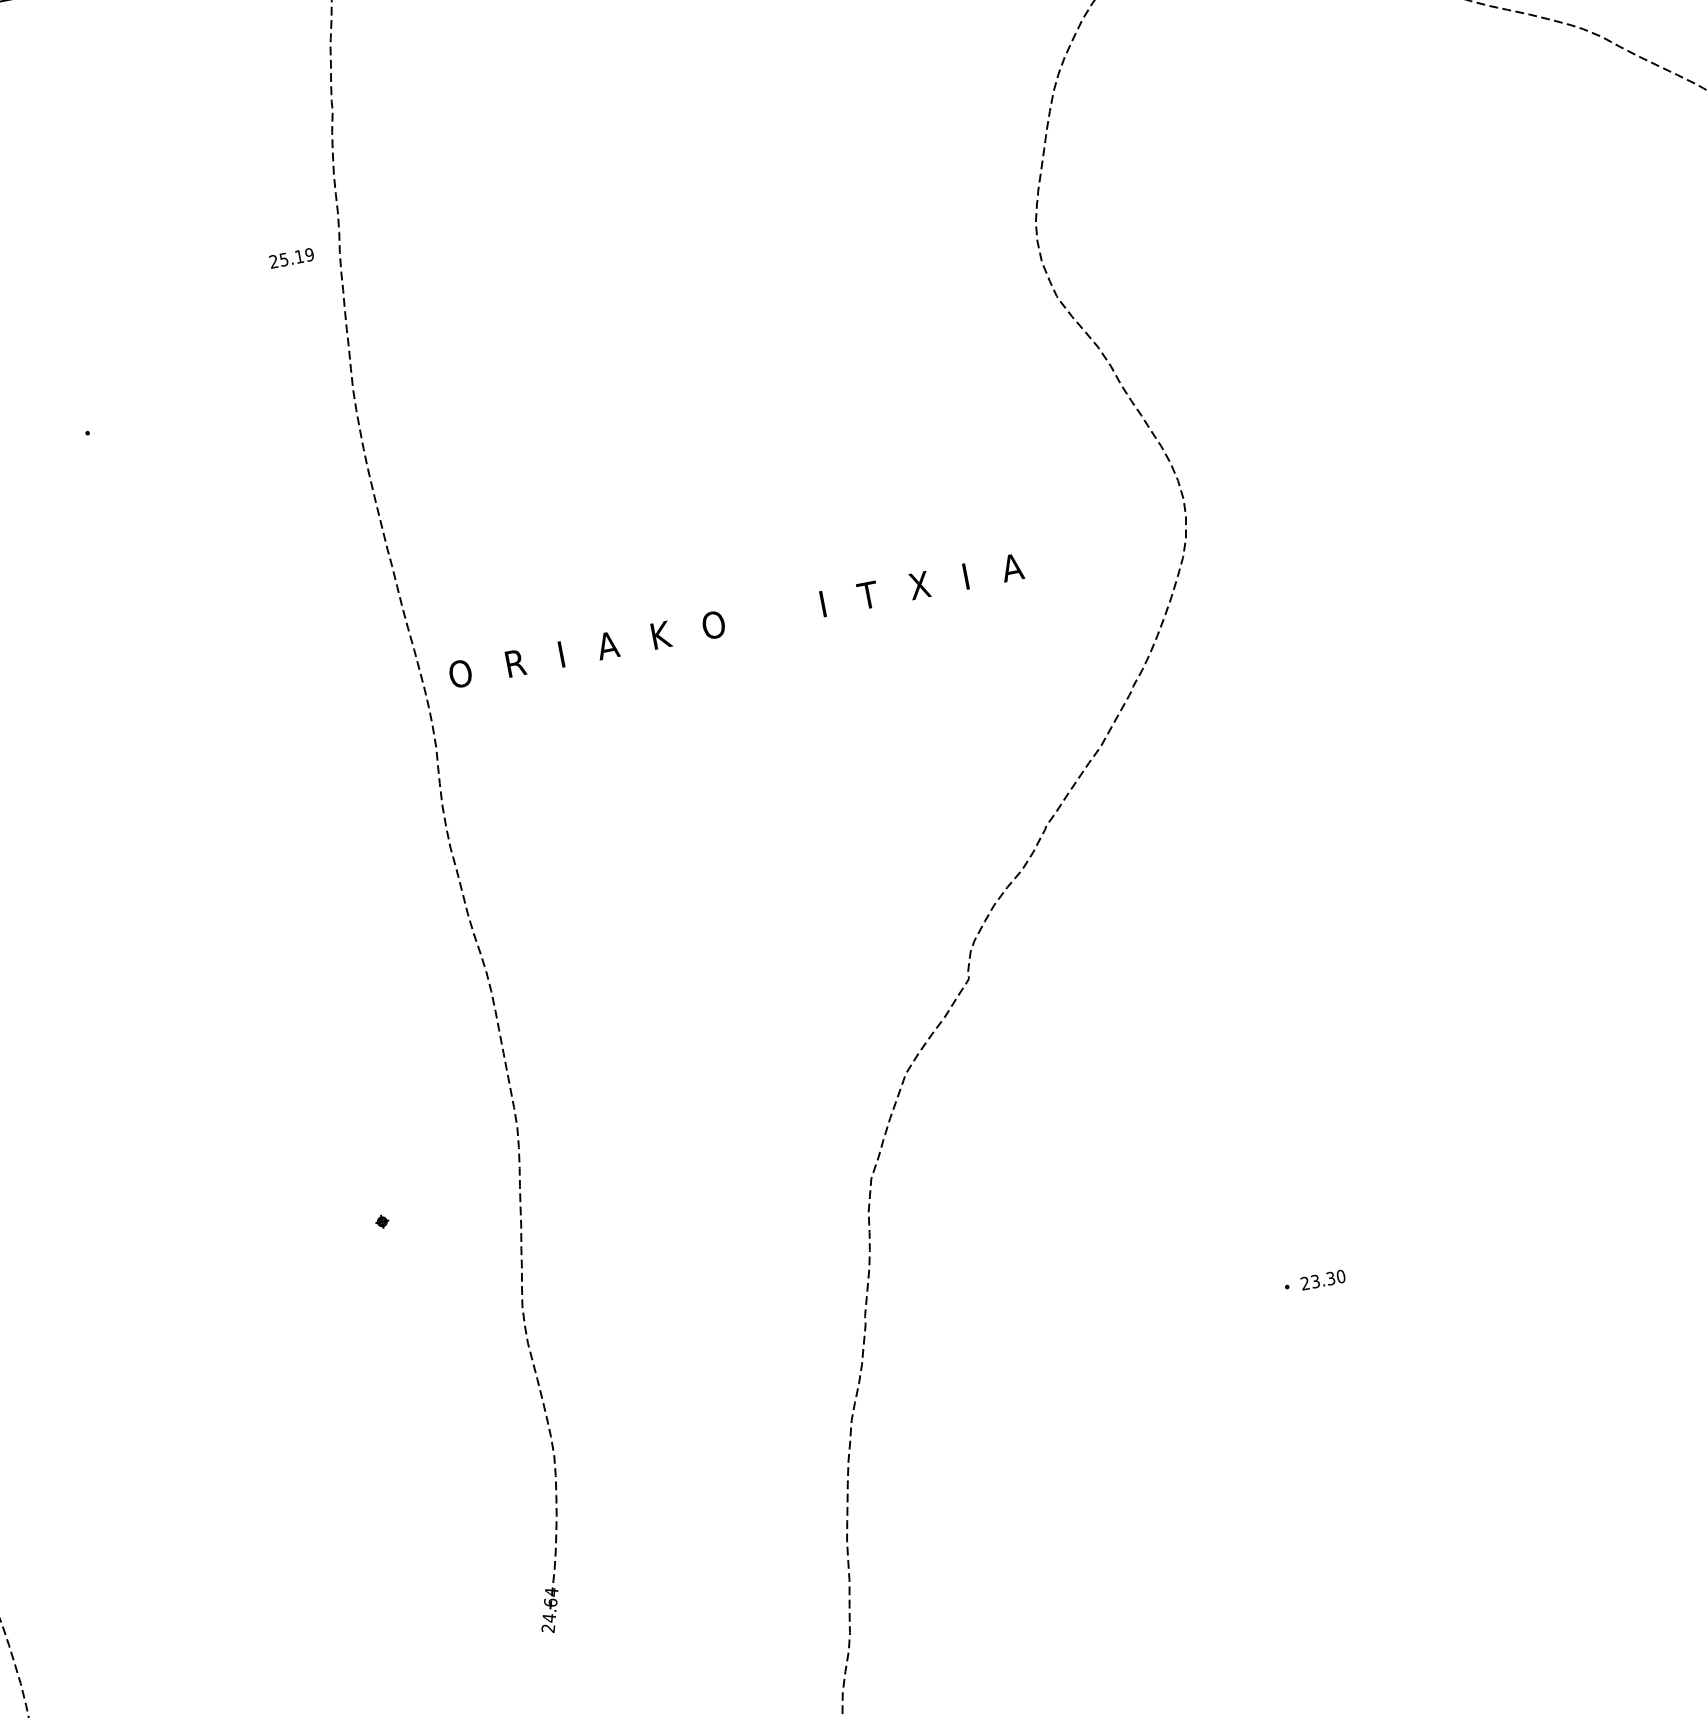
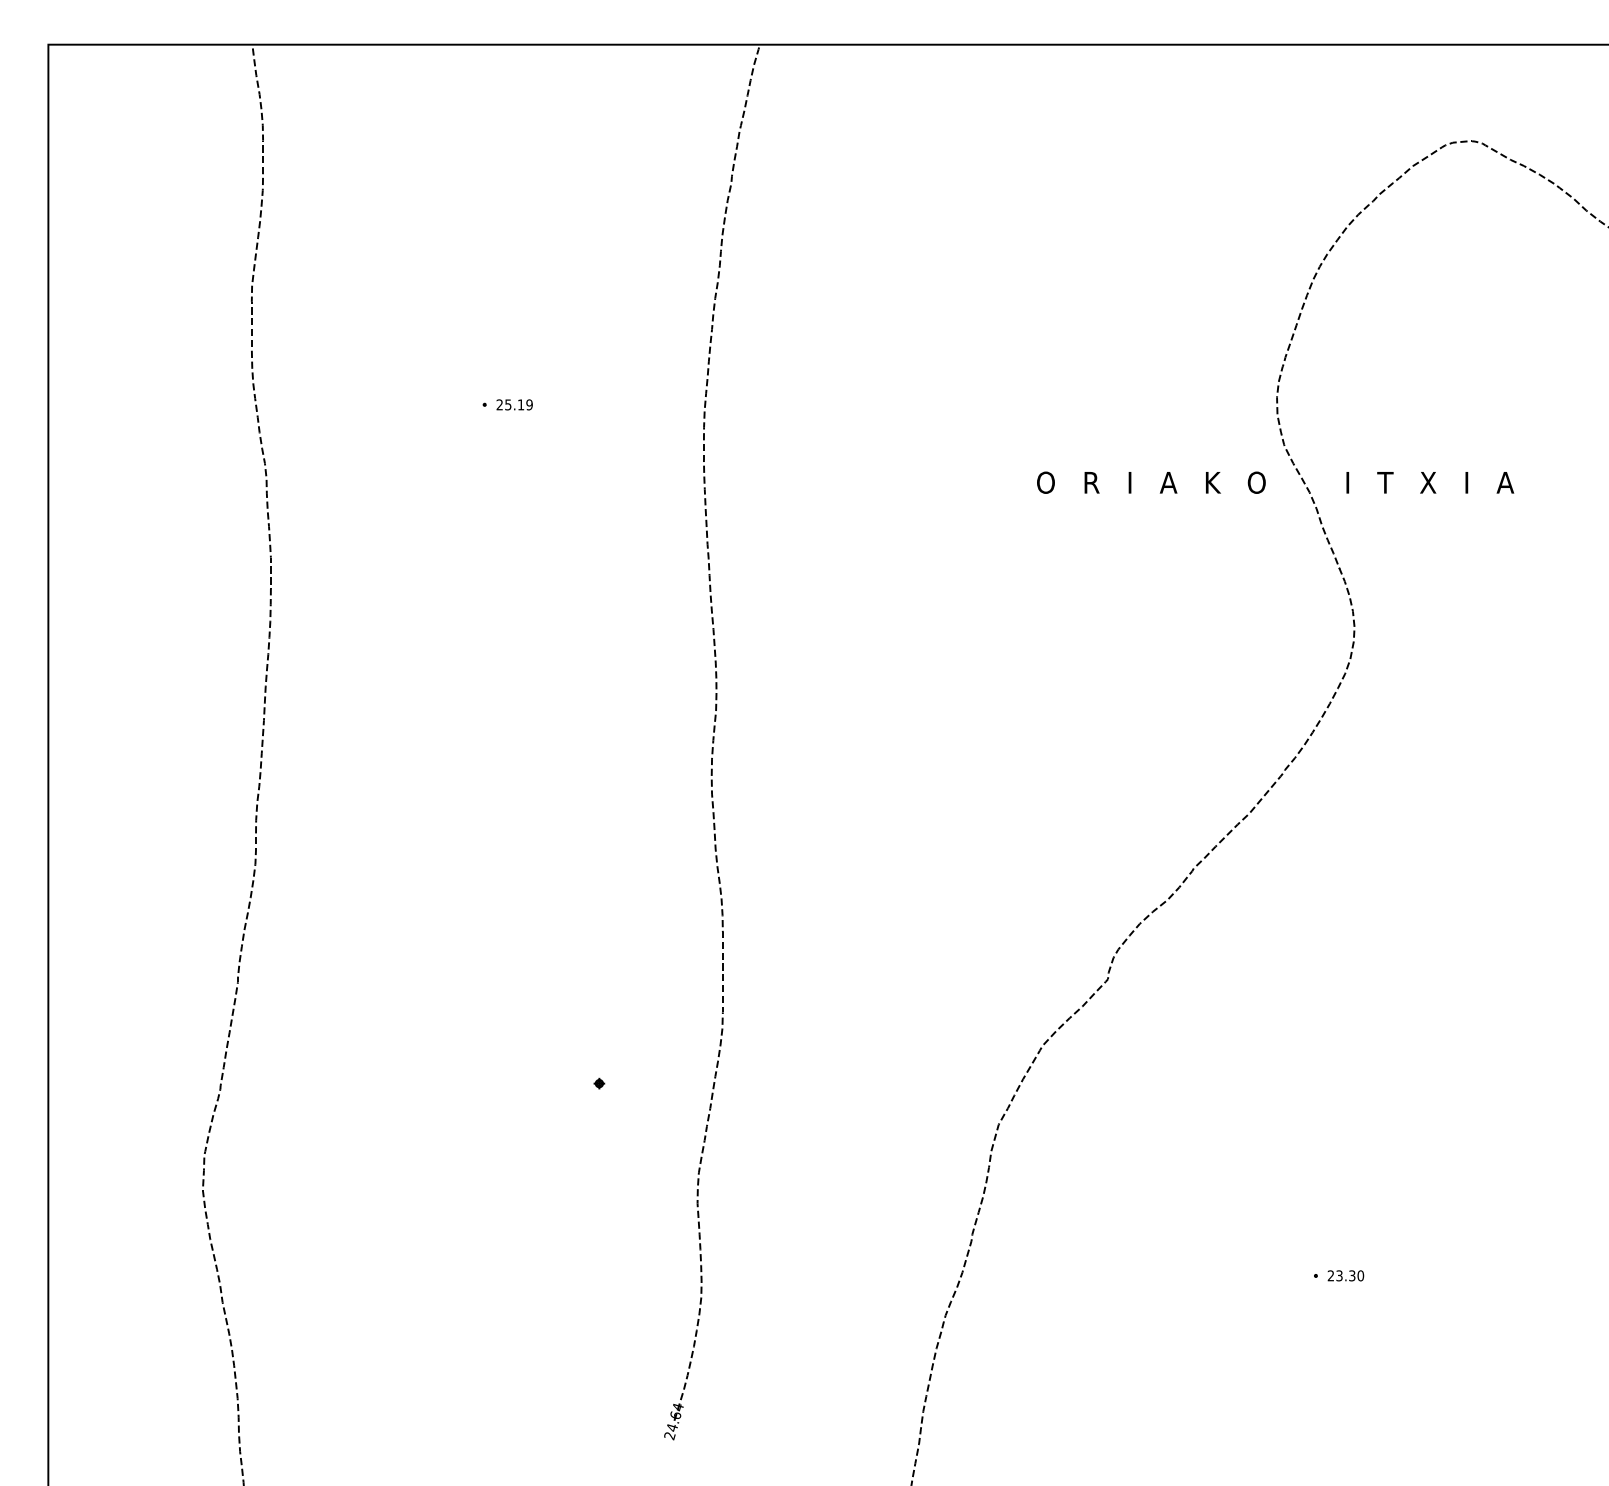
text: (291, 257) -> (514, 404), moved
text: (736, 620) -> (1275, 482), moved

